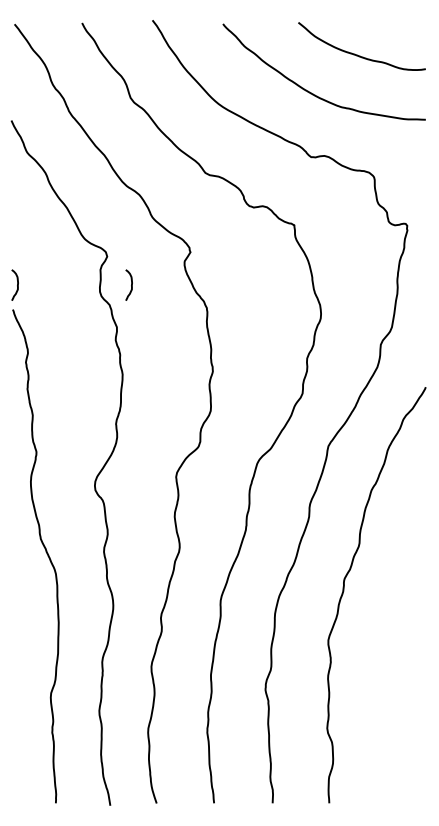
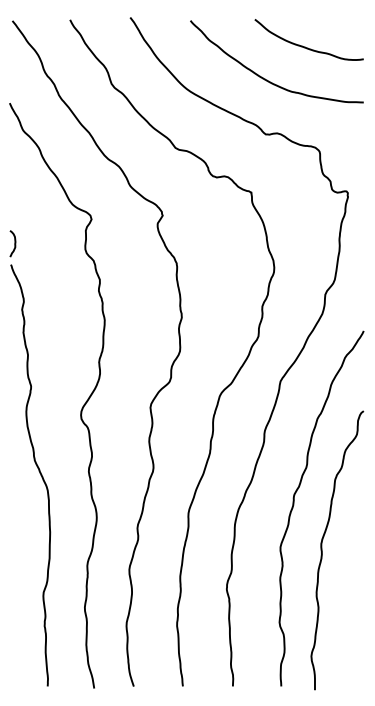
curve: (131, 284) -> (112, 243), removed
curve: (377, 643) -> (322, 549), added

